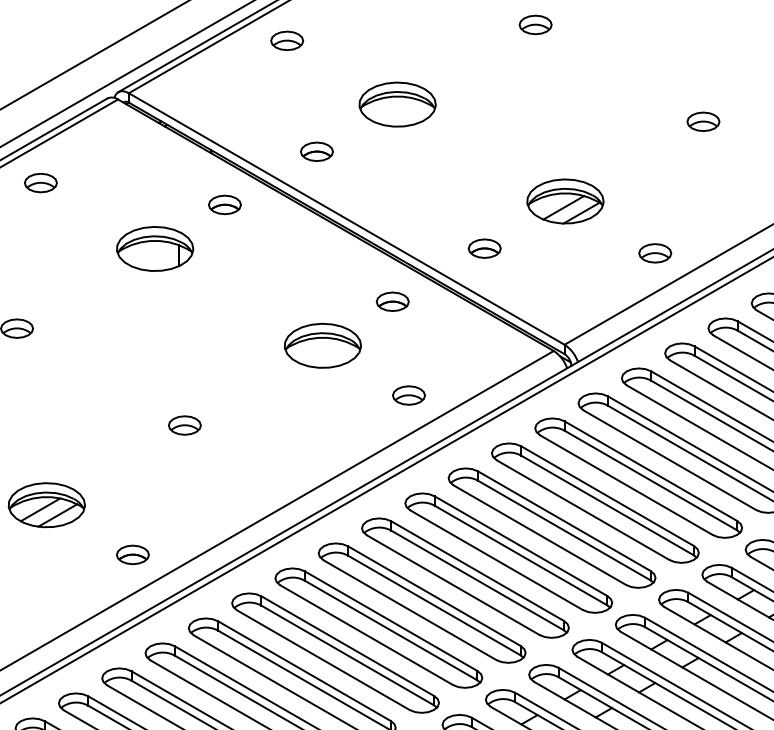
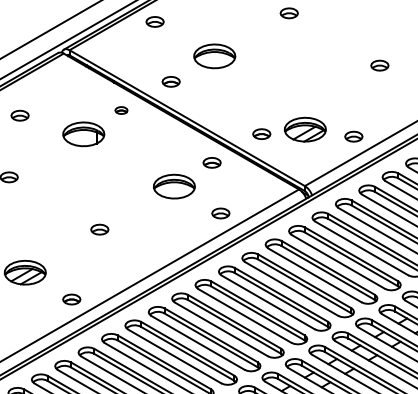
part: (39, 182) -> (19, 115), moved
part: (563, 201) -> (304, 129), moved
part: (224, 204) -> (121, 110), size x0.7

